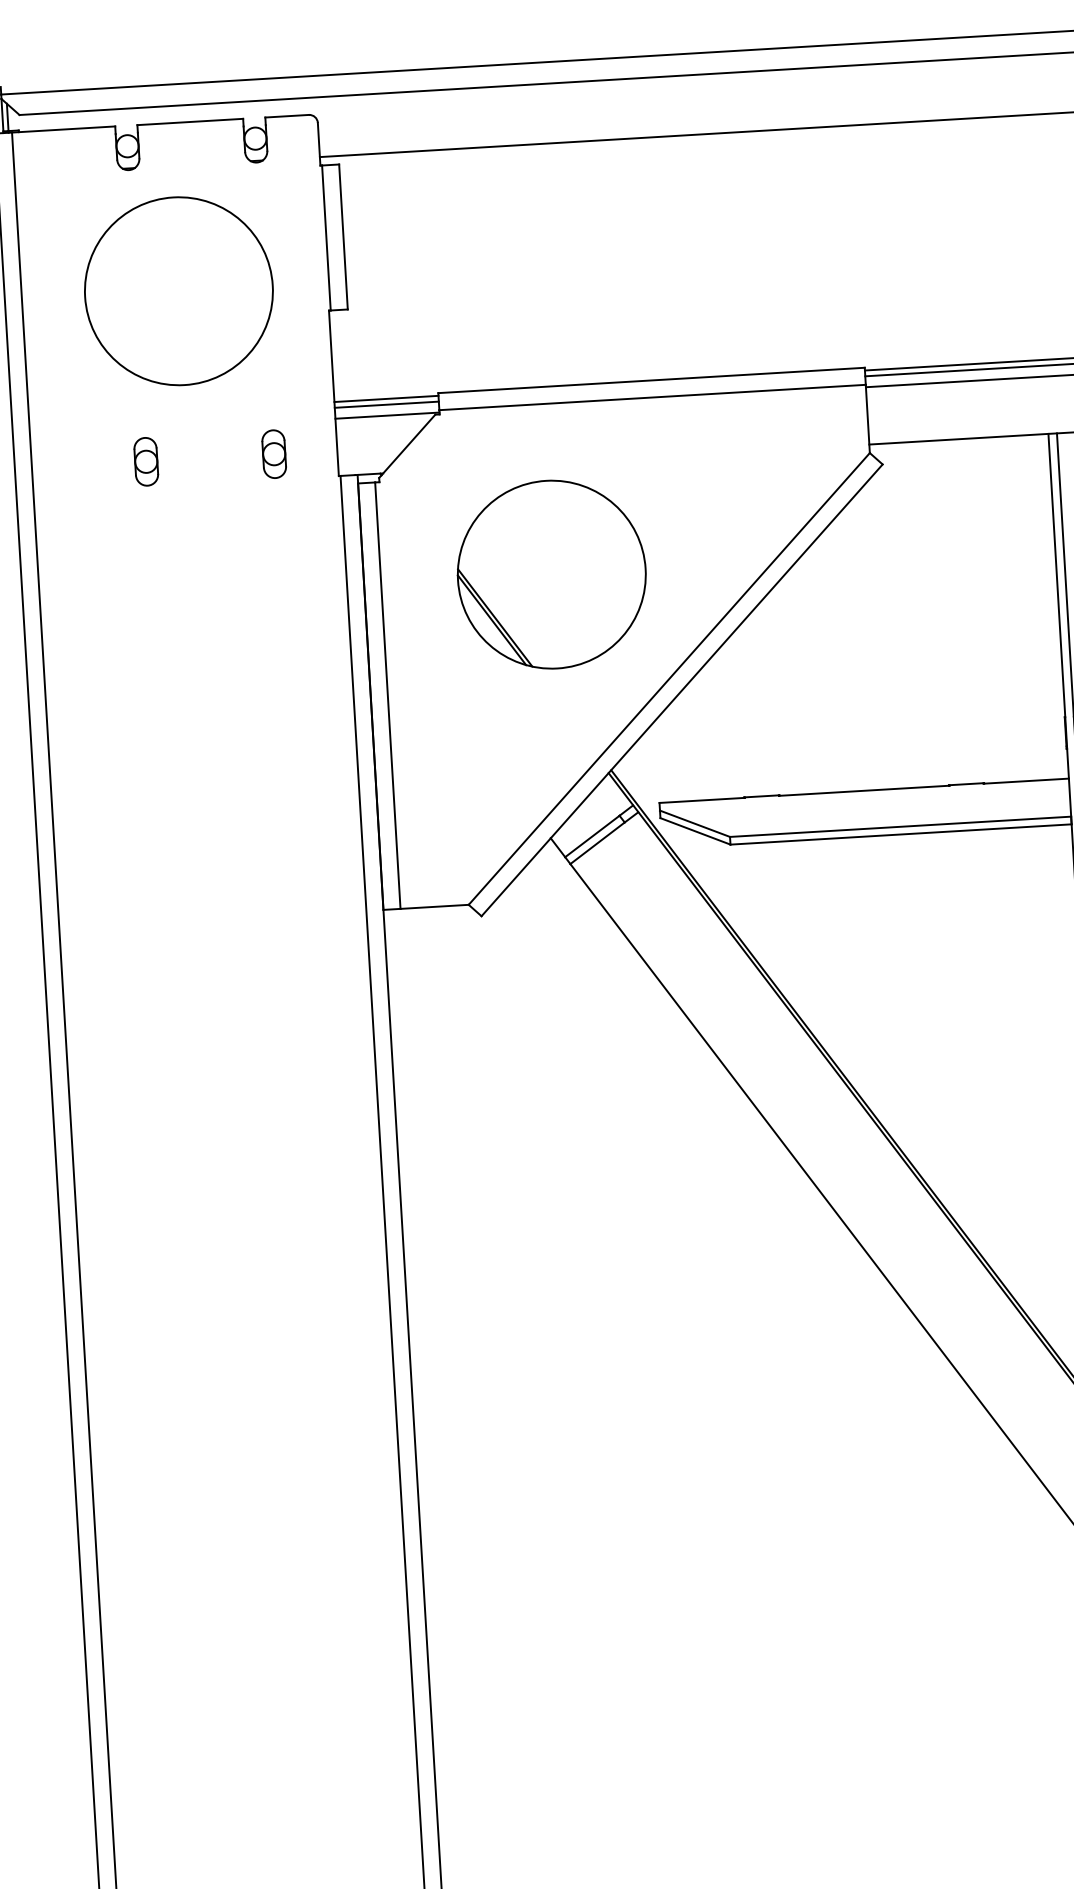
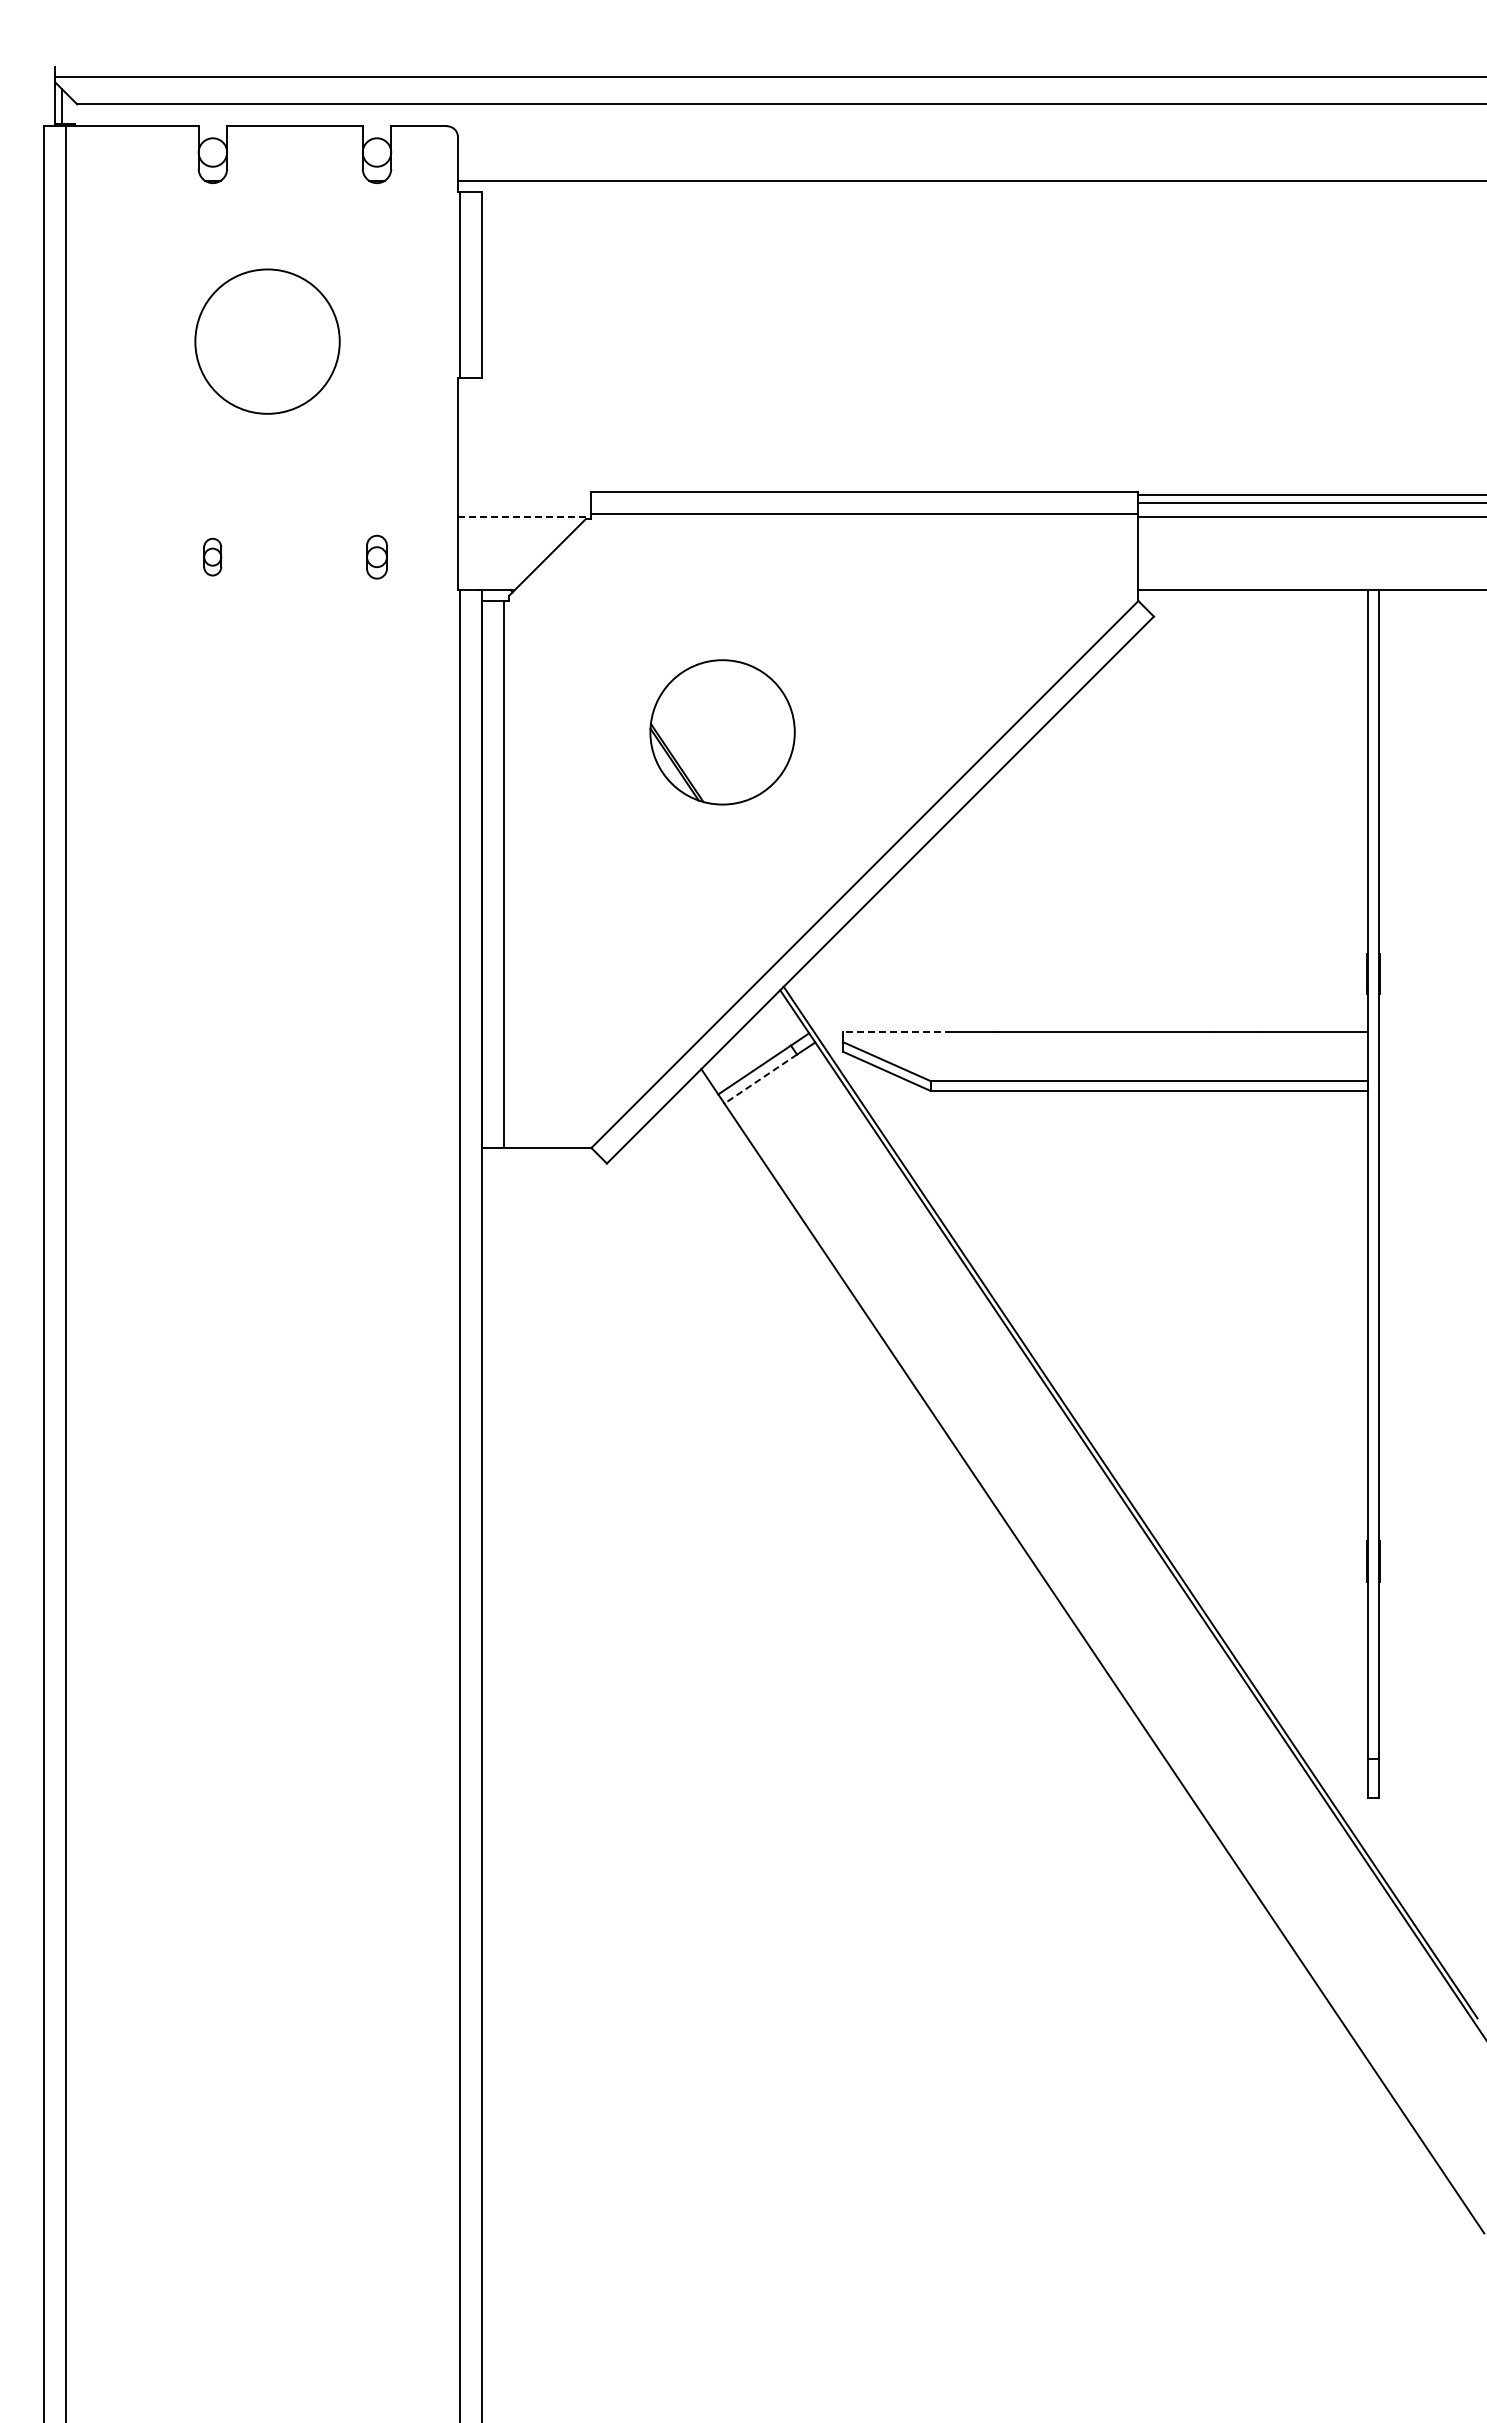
circle: (178, 291) -> (267, 341), size x0.6
line: (386, 399) -> (524, 495), removed
line: (386, 404) -> (524, 502), removed
line: (387, 415) -> (524, 516), solid -> dashed
part: (273, 453) -> (376, 556), size x0.7
part: (145, 461) -> (212, 556), size x0.6
part: (551, 574) -> (722, 732), size x0.6
line: (702, 800) -> (897, 1032), solid -> dashed
line: (597, 843) -> (760, 1079), solid -> dashed

